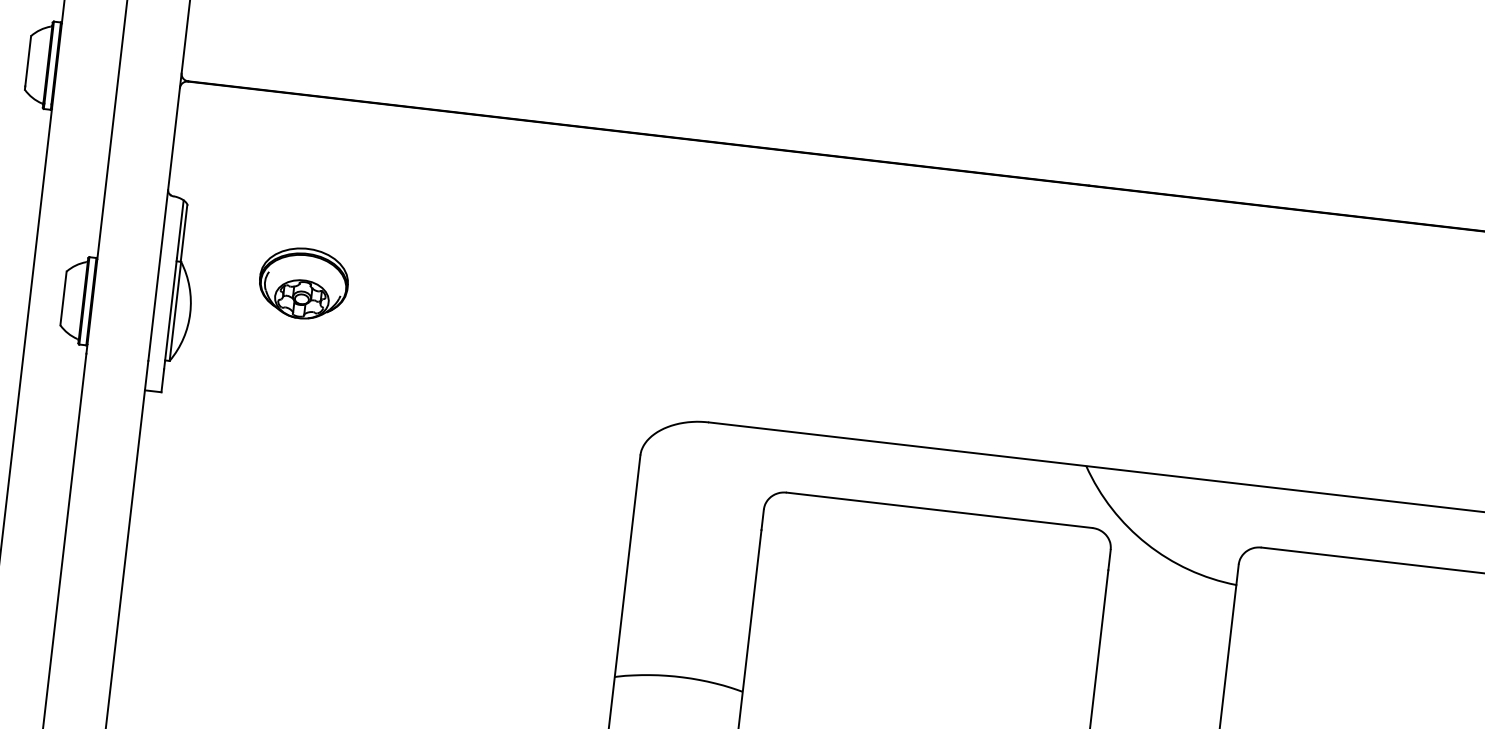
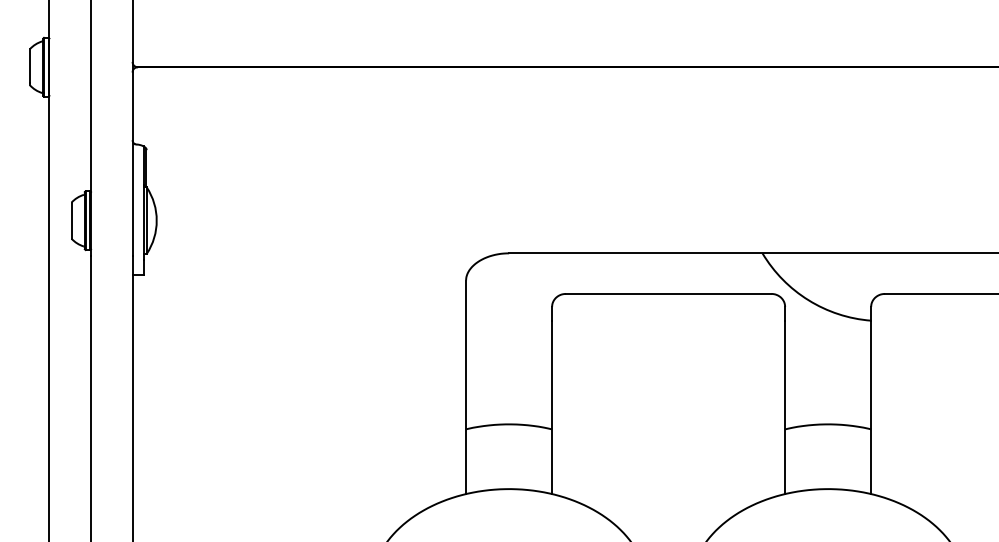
part: (303, 283) -> (229, 192), removed

